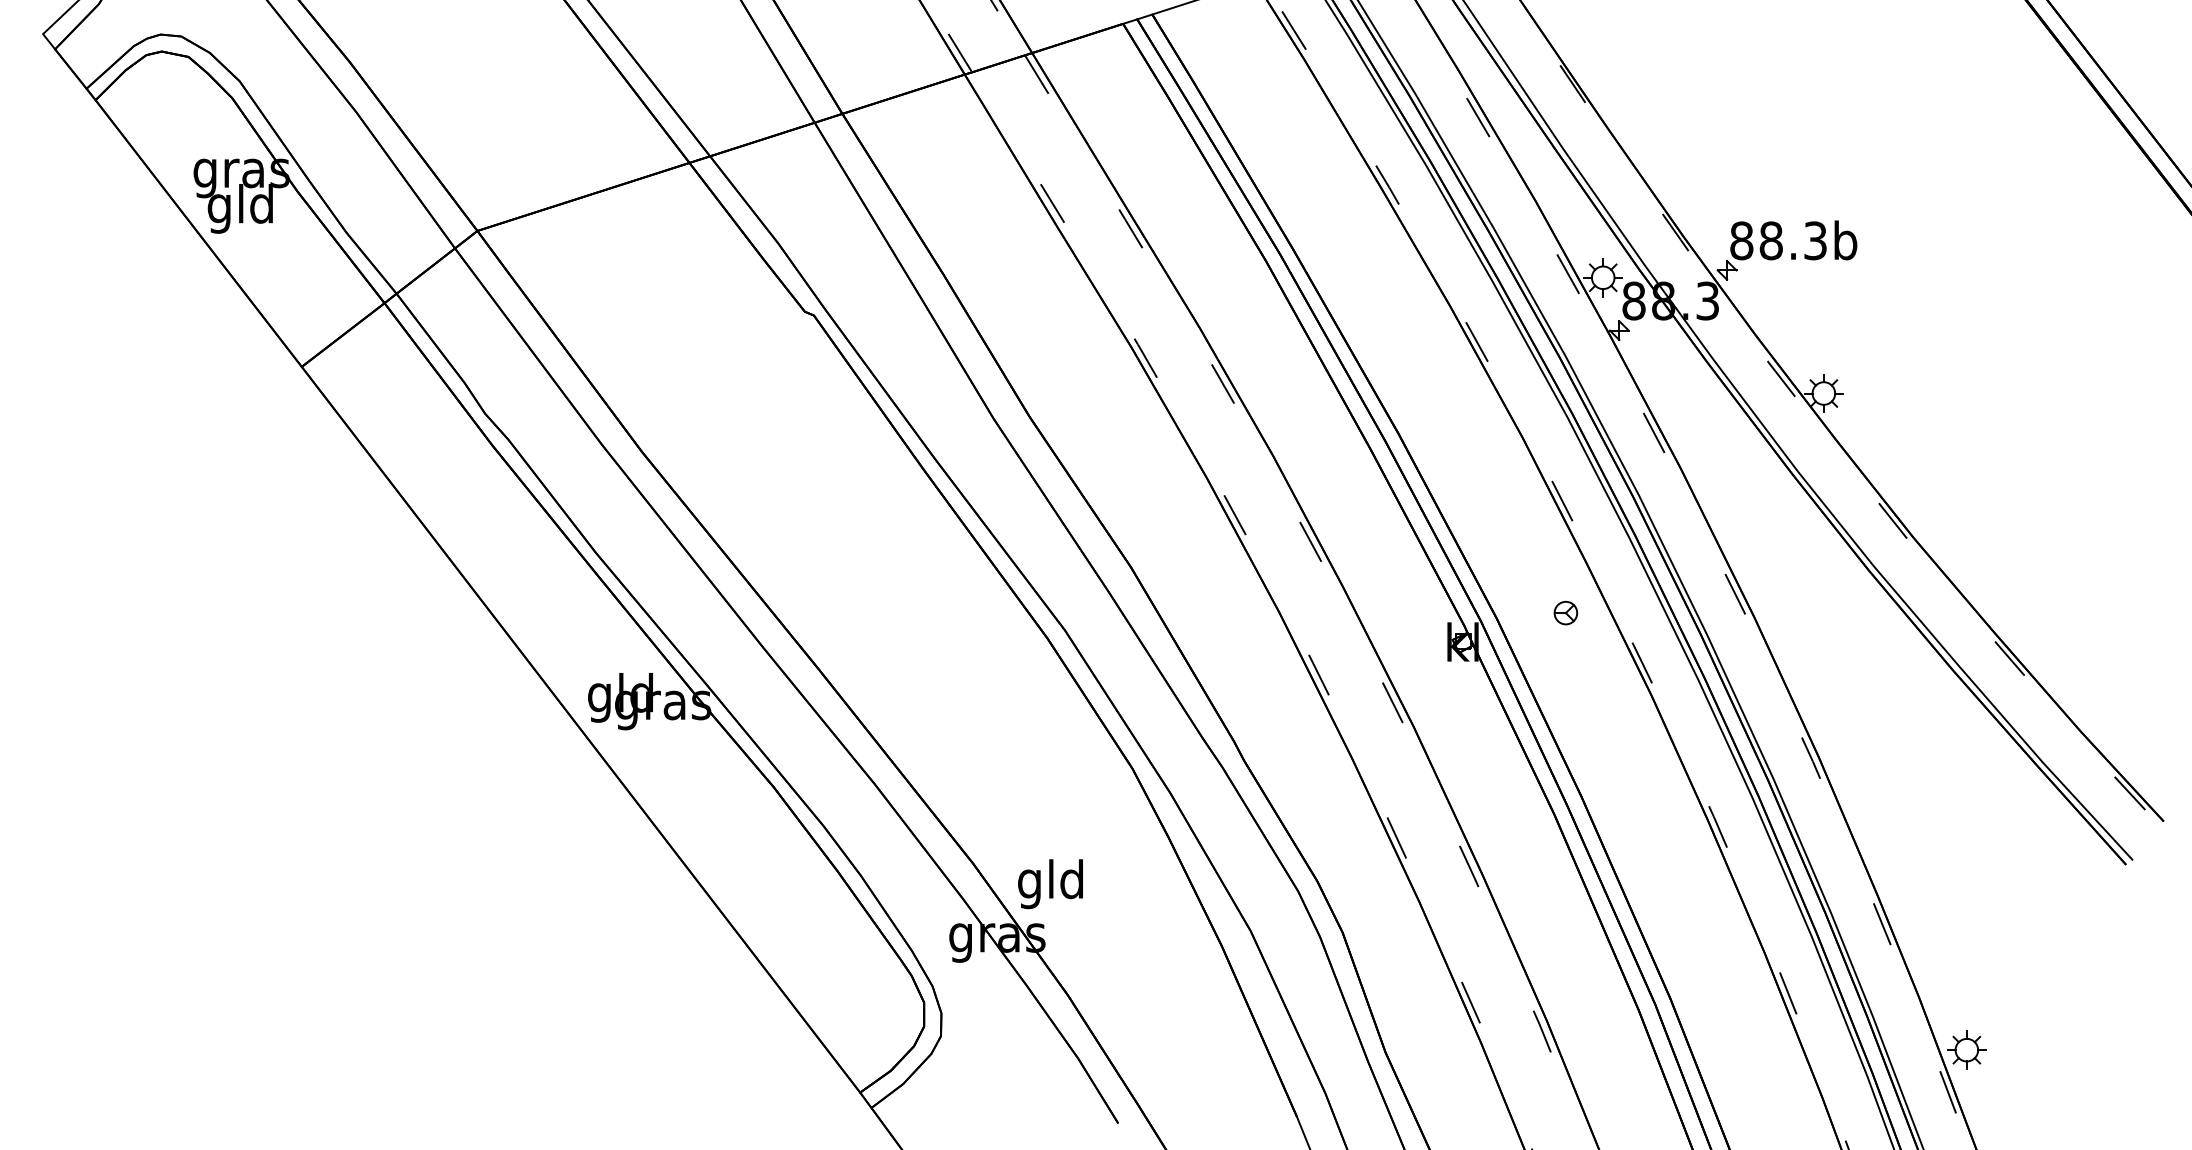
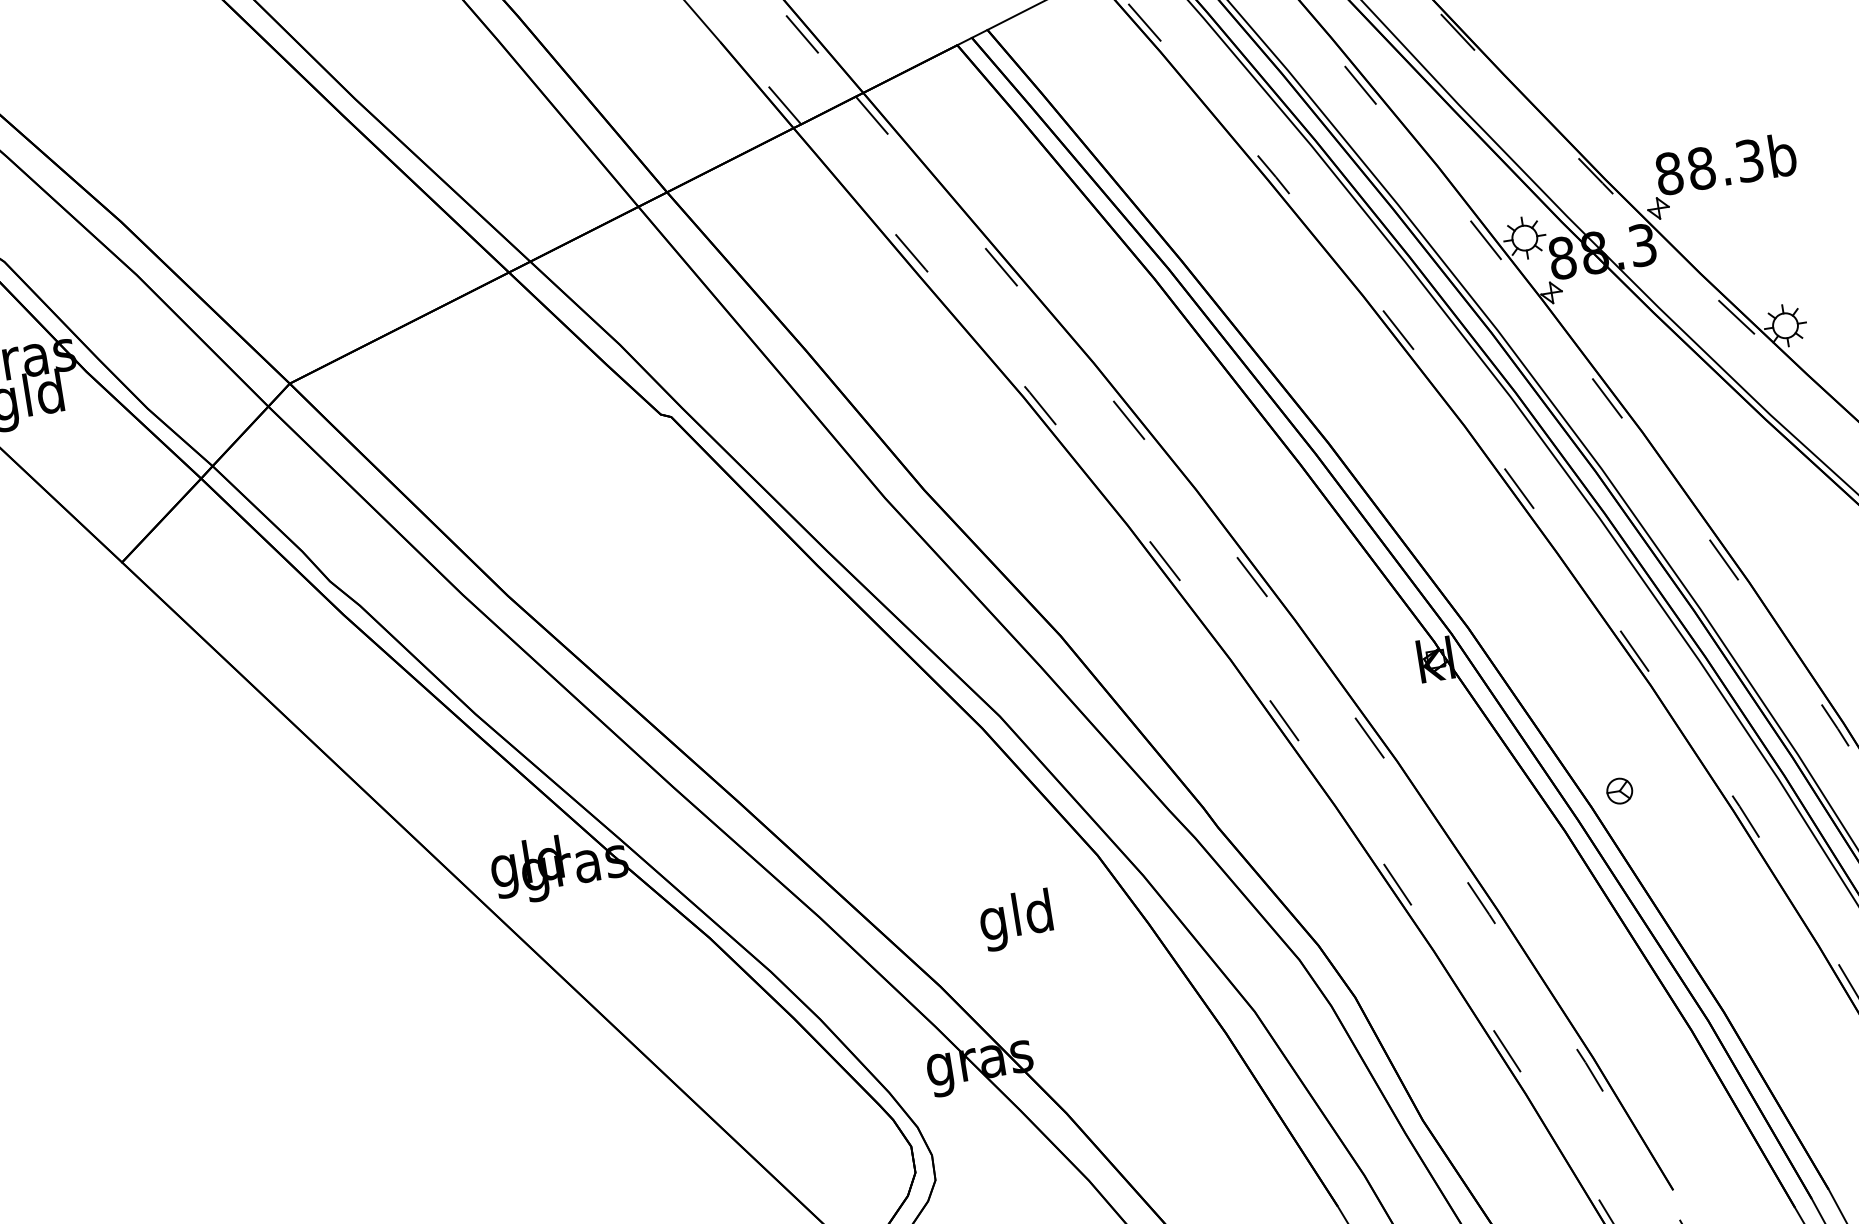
part: (1565, 612) -> (1619, 790), moved
text: (1050, 884) -> (1016, 920), moved

